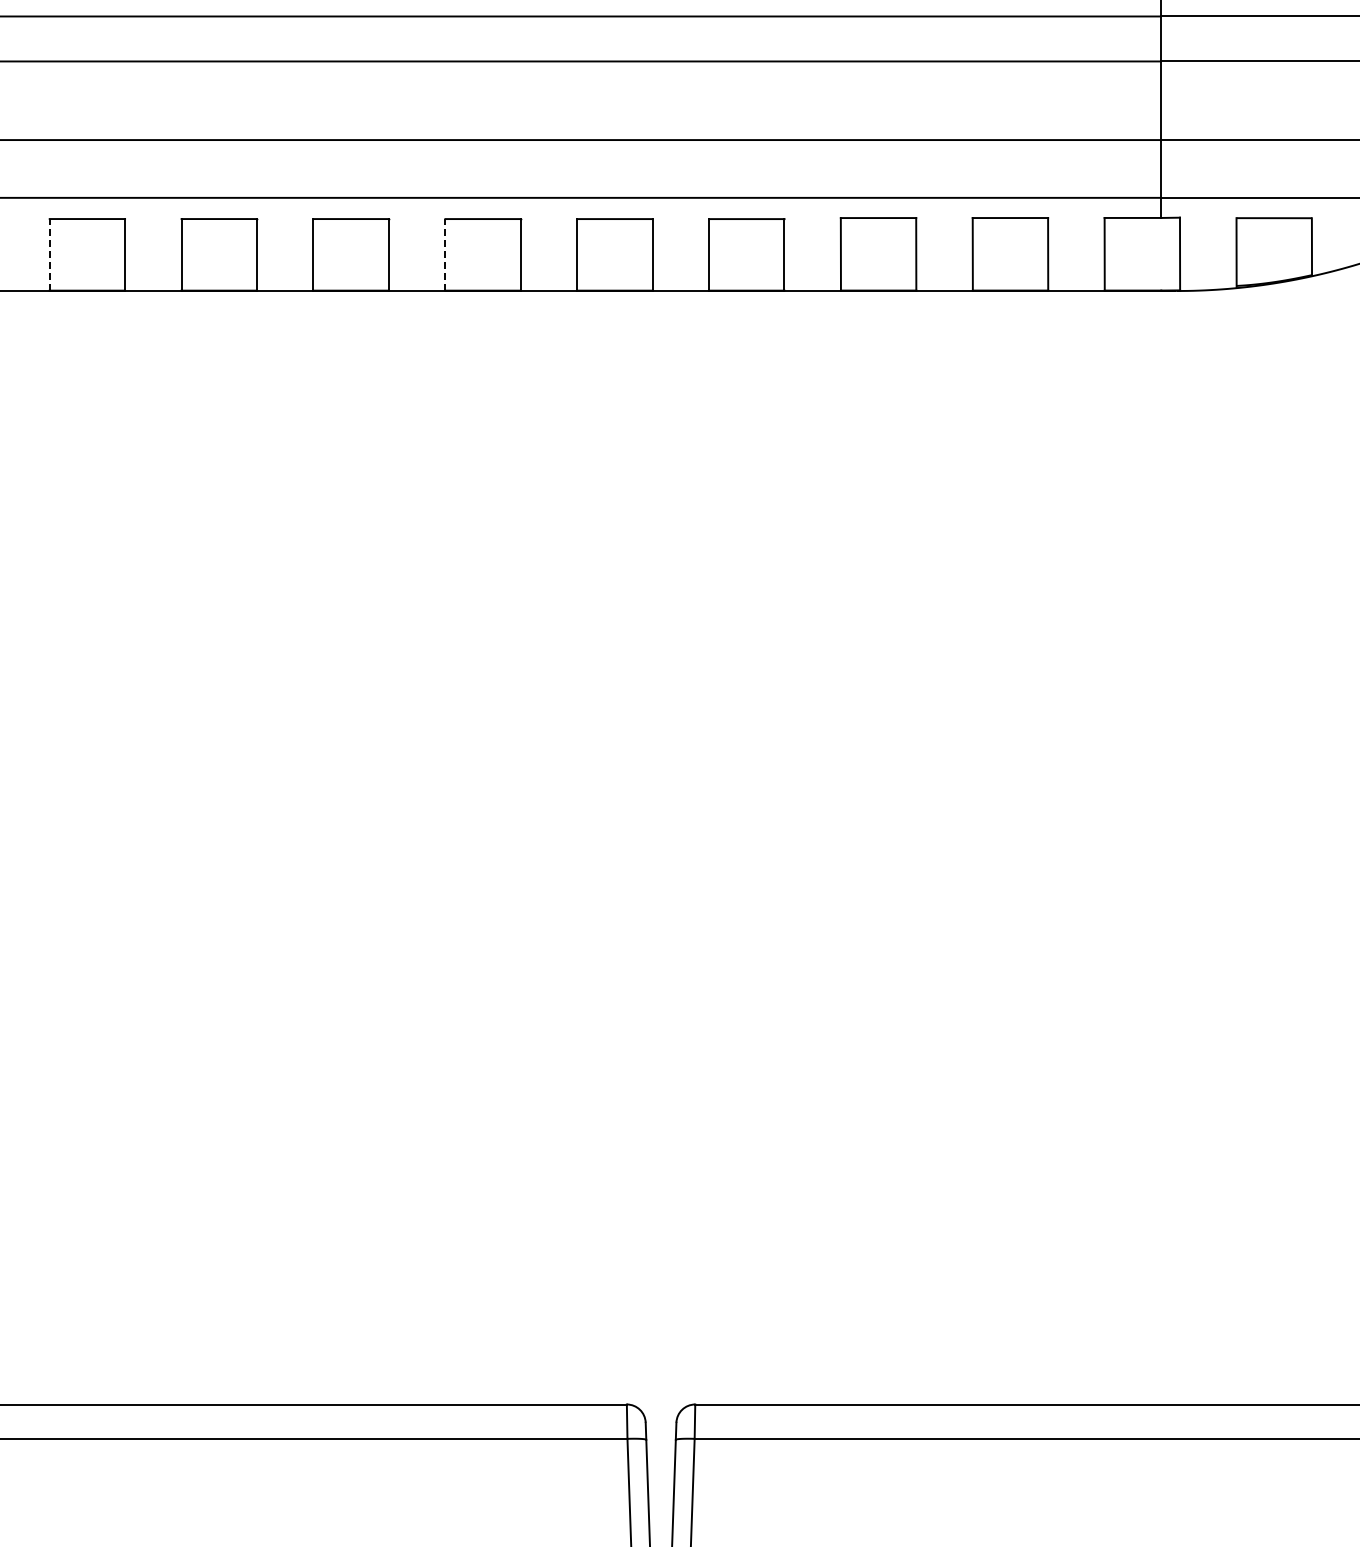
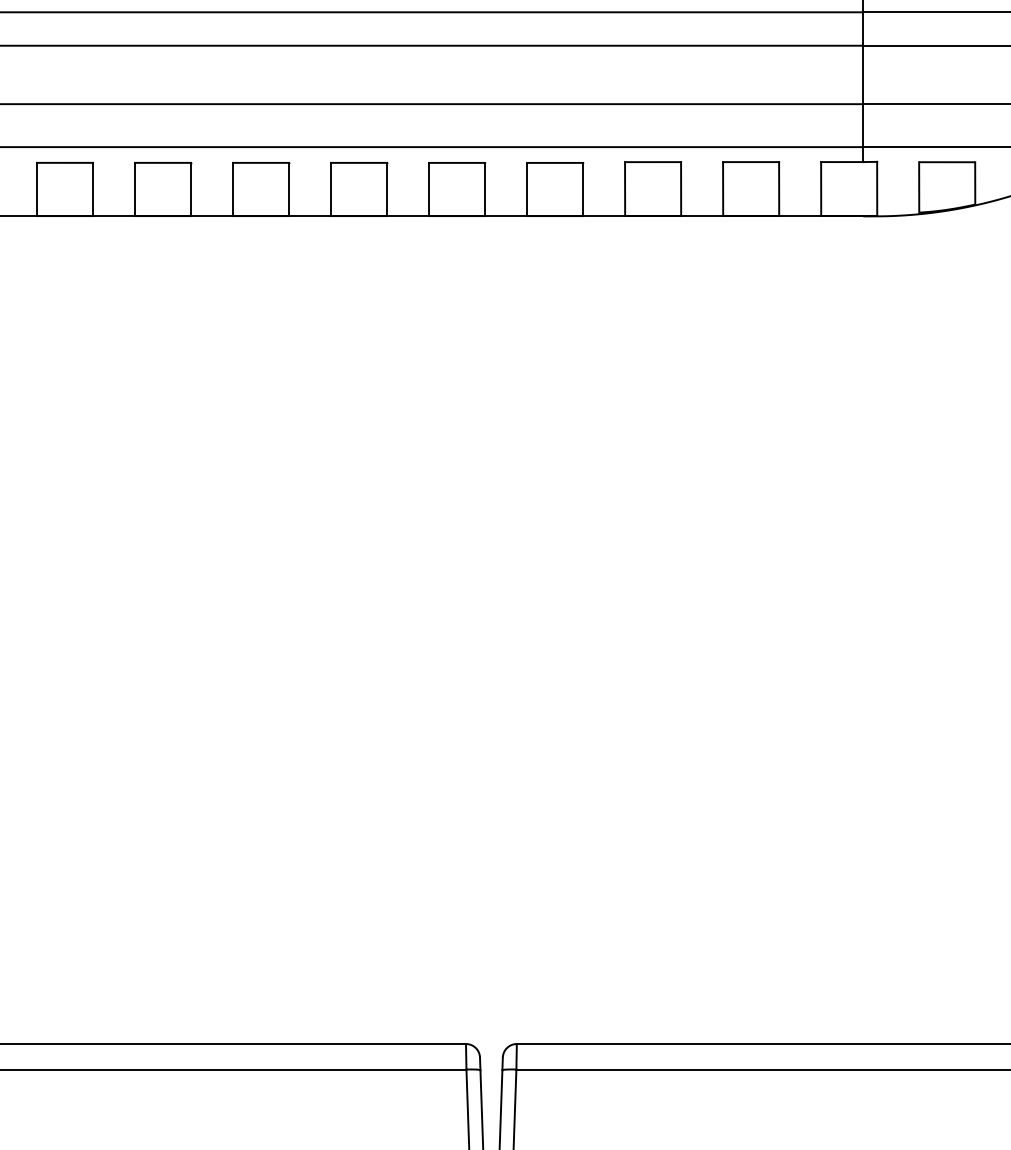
line: (49, 254) -> (36, 189), dashed -> solid
line: (445, 254) -> (331, 189), dashed -> solid

